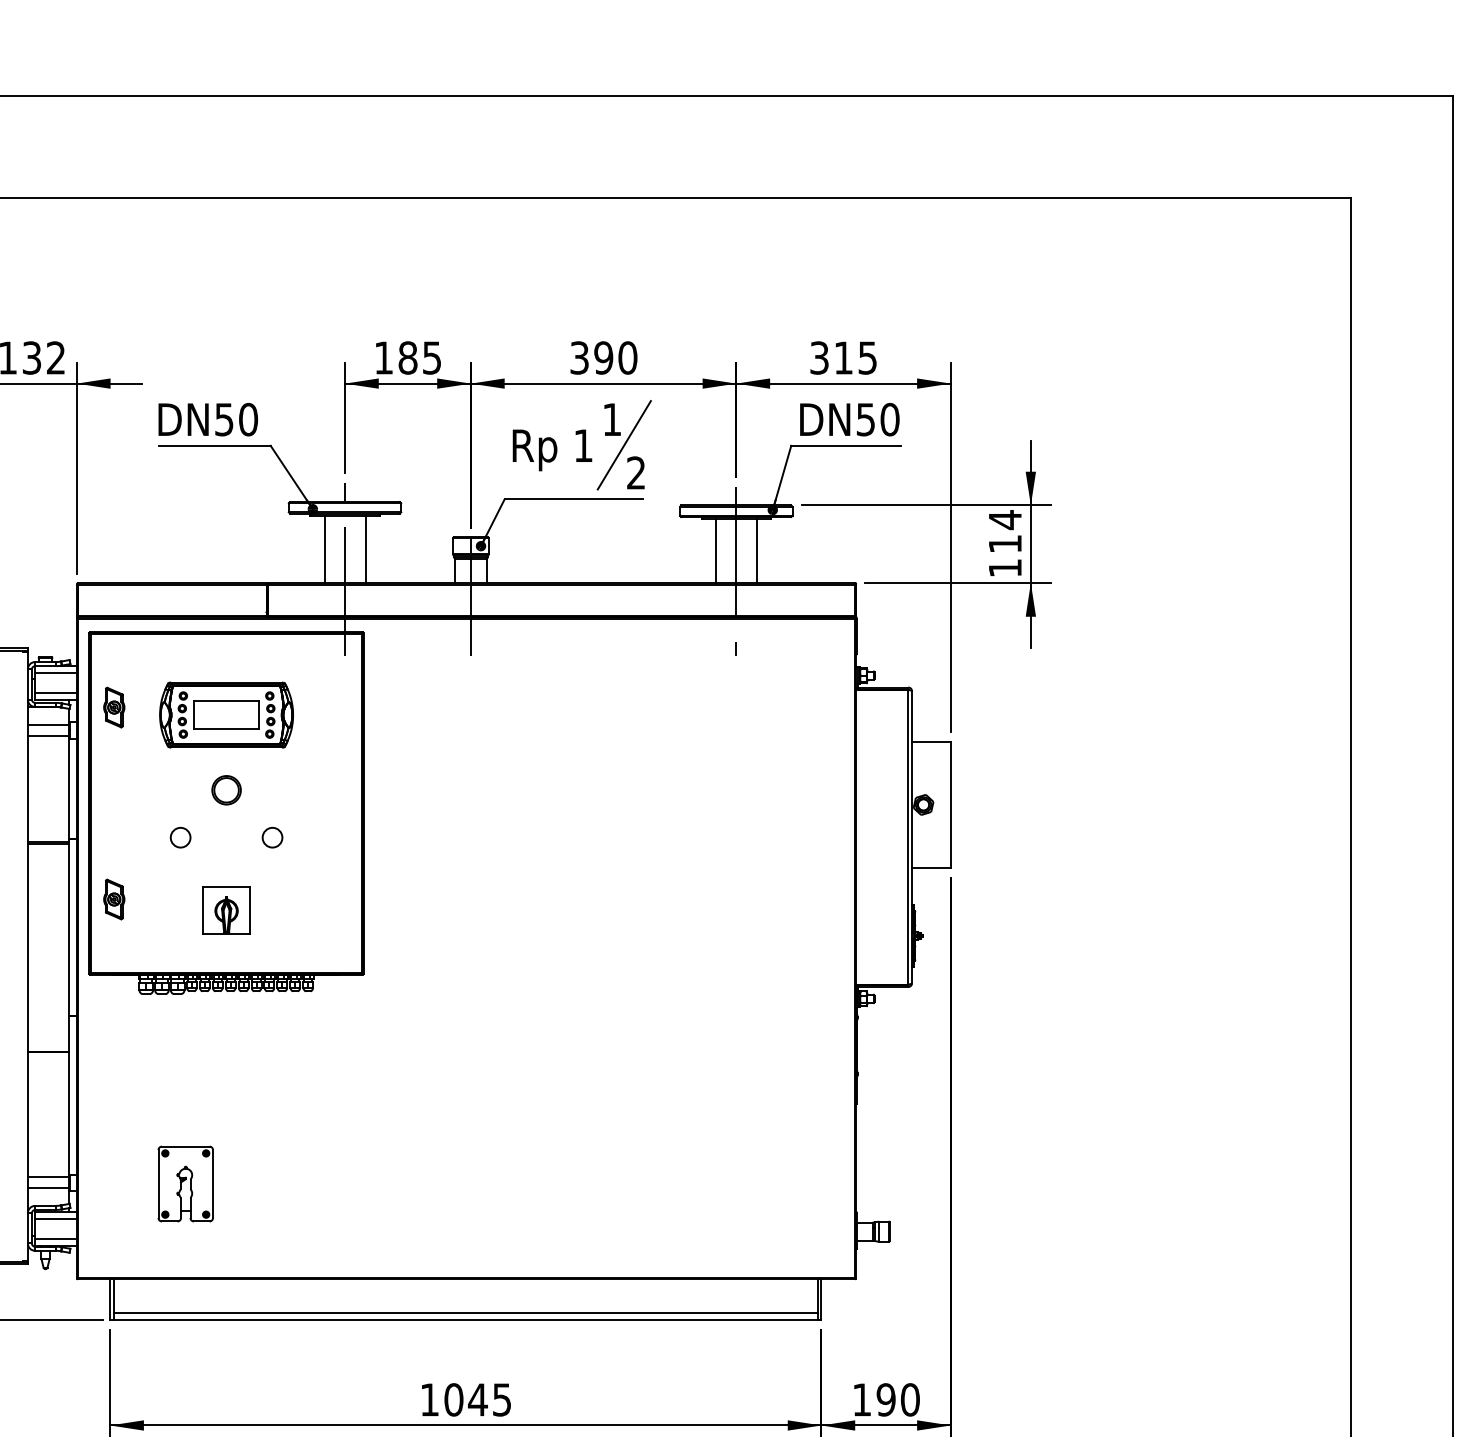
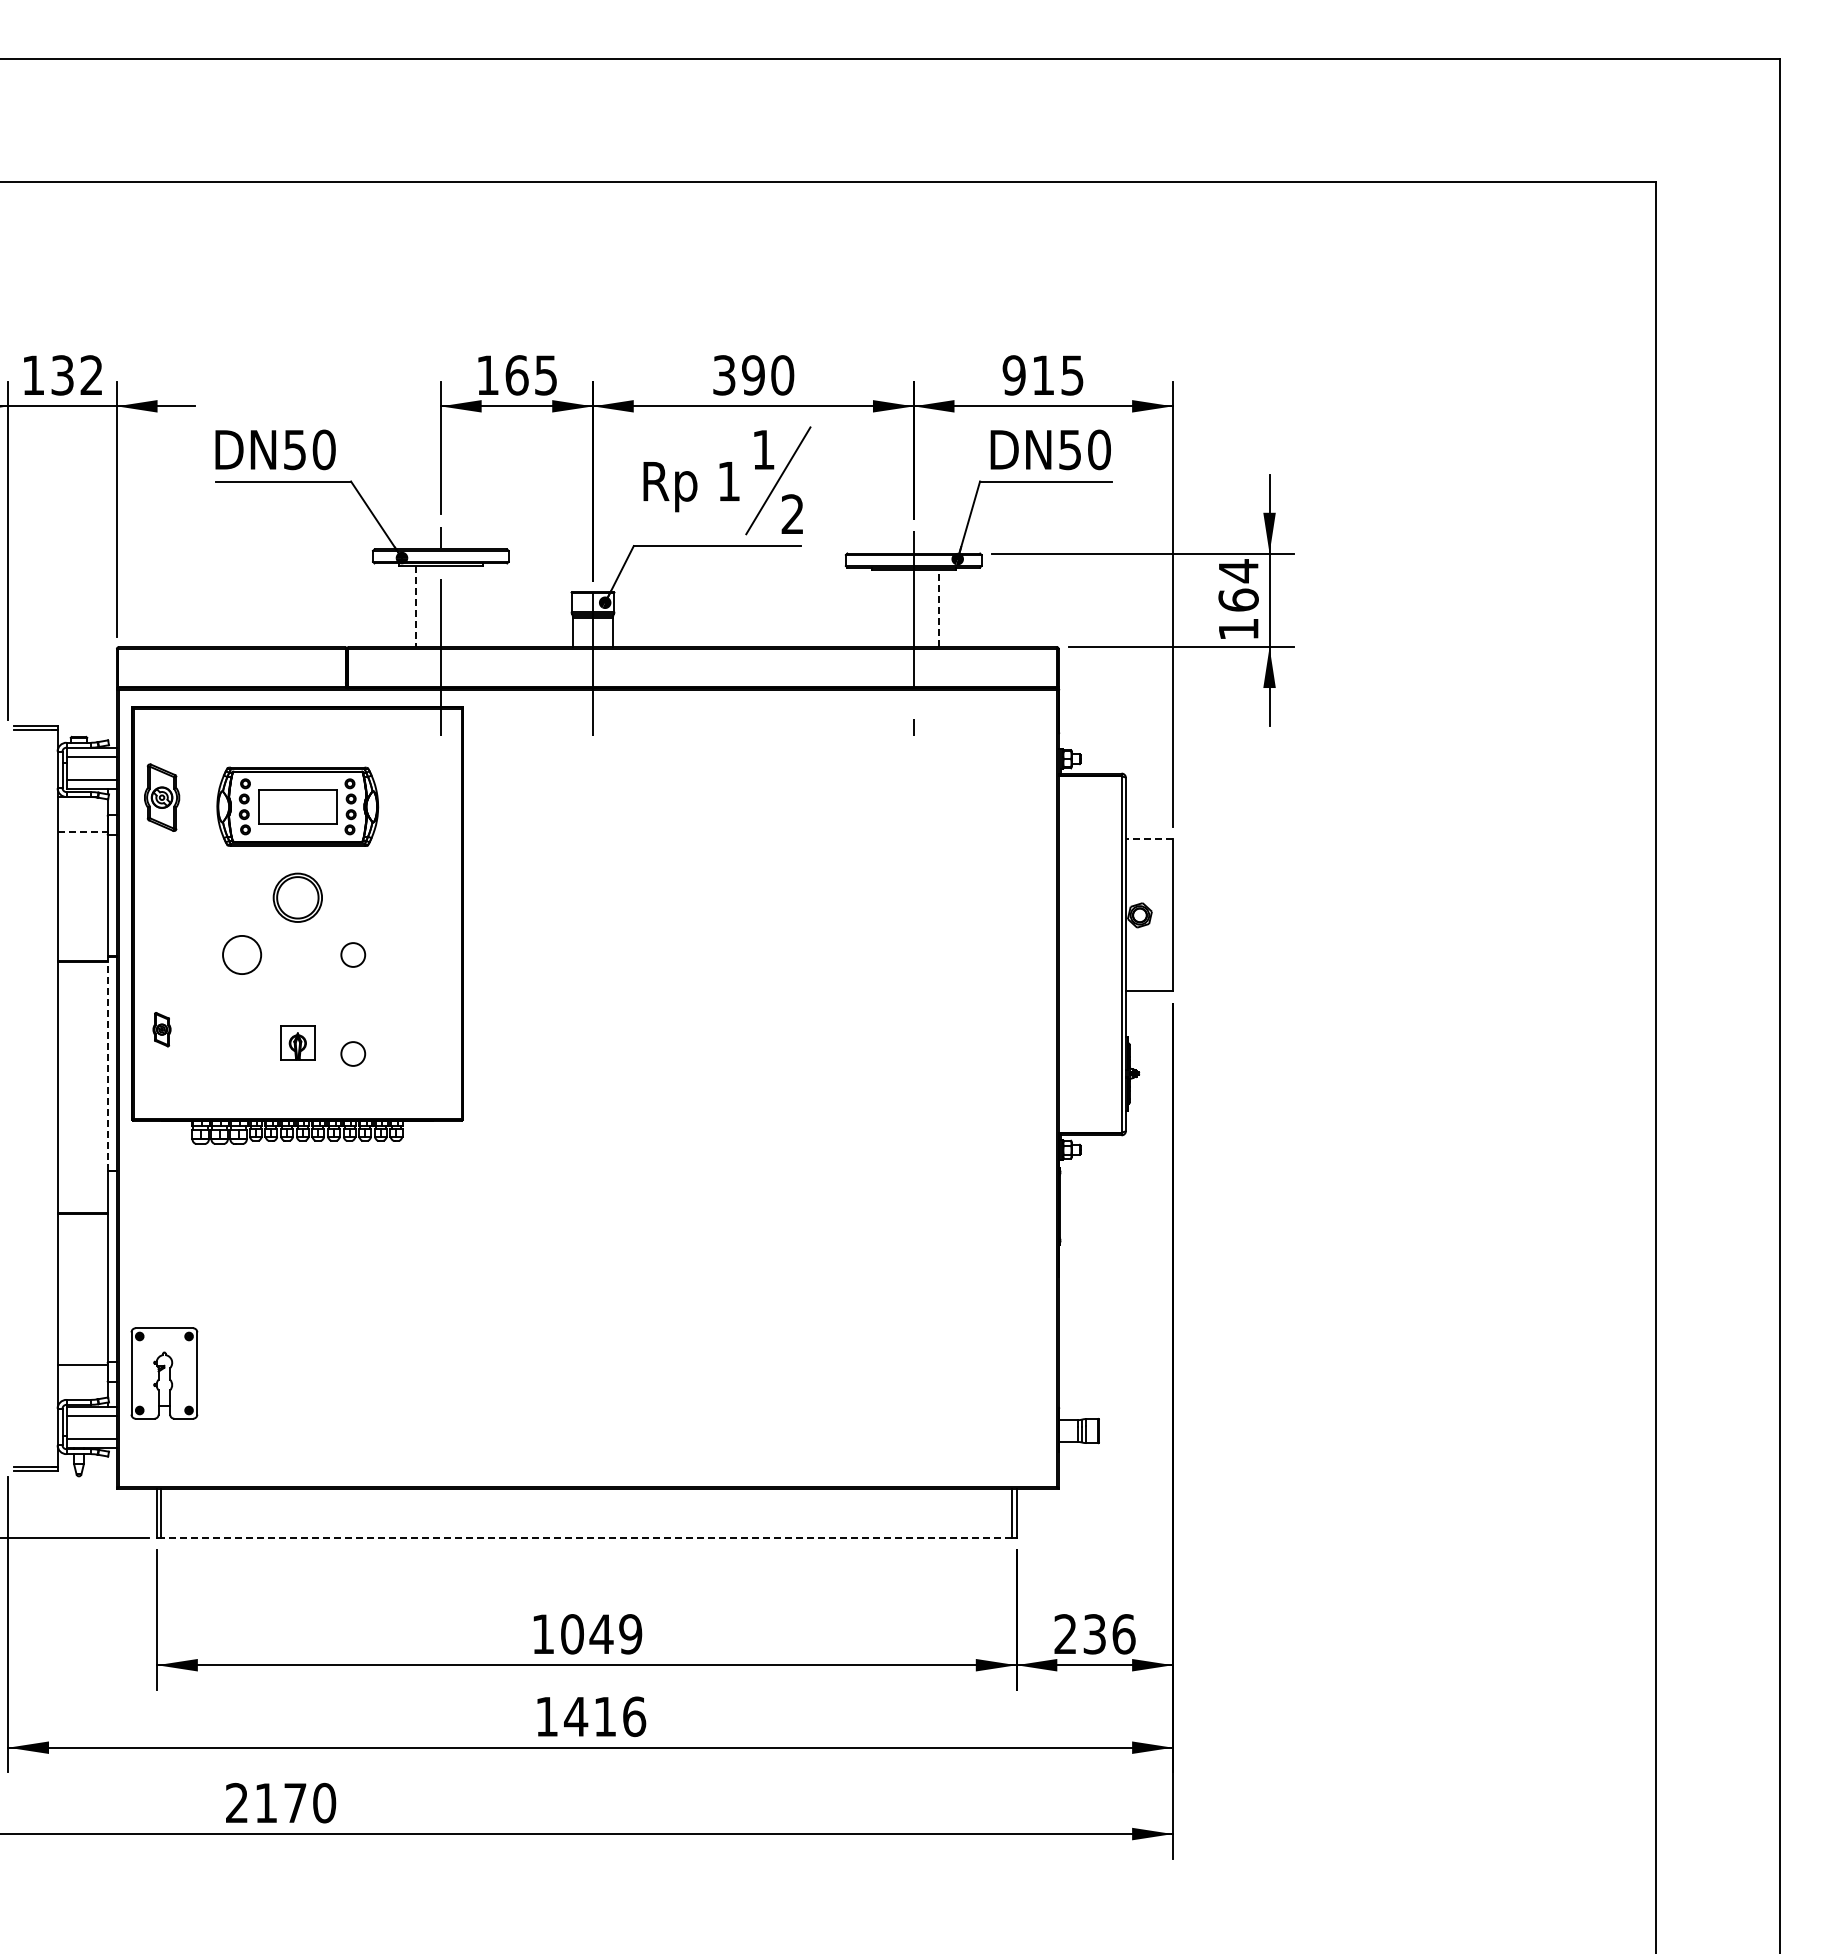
text: (407, 358) -> (516, 375), 185 -> 165
text: (818, 358) -> (1013, 375), 315 -> 915
text: (1005, 543) -> (1238, 599), 114 -> 164
line: (324, 549) -> (416, 606), solid -> dashed
line: (365, 549) -> (465, 606), removed
line: (715, 550) -> (888, 608), removed
line: (756, 550) -> (938, 608), solid -> dashed
part: (113, 707) -> (161, 797), size x1.4
line: (48, 724) -> (82, 818), removed
line: (49, 735) -> (83, 831), solid -> dashed
line: (930, 742) -> (1148, 839), solid -> dashed
part: (226, 790) -> (297, 897), size x1.4
circle: (180, 837) -> (242, 954), size x1.6
part: (113, 899) -> (161, 1029), size x0.7
part: (226, 910) -> (297, 1042), size x0.6
circle: (272, 919) -> (353, 1053), added
line: (69, 928) -> (107, 1064), solid -> dashed
part: (185, 1184) -> (164, 1373), moved
line: (48, 1188) -> (82, 1378), removed
line: (465, 1313) -> (586, 1529), removed
line: (465, 1319) -> (586, 1537), solid -> dashed
text: (501, 1400) -> (630, 1634), 1045 -> 1049
text: (885, 1400) -> (1094, 1634), 190 -> 236

